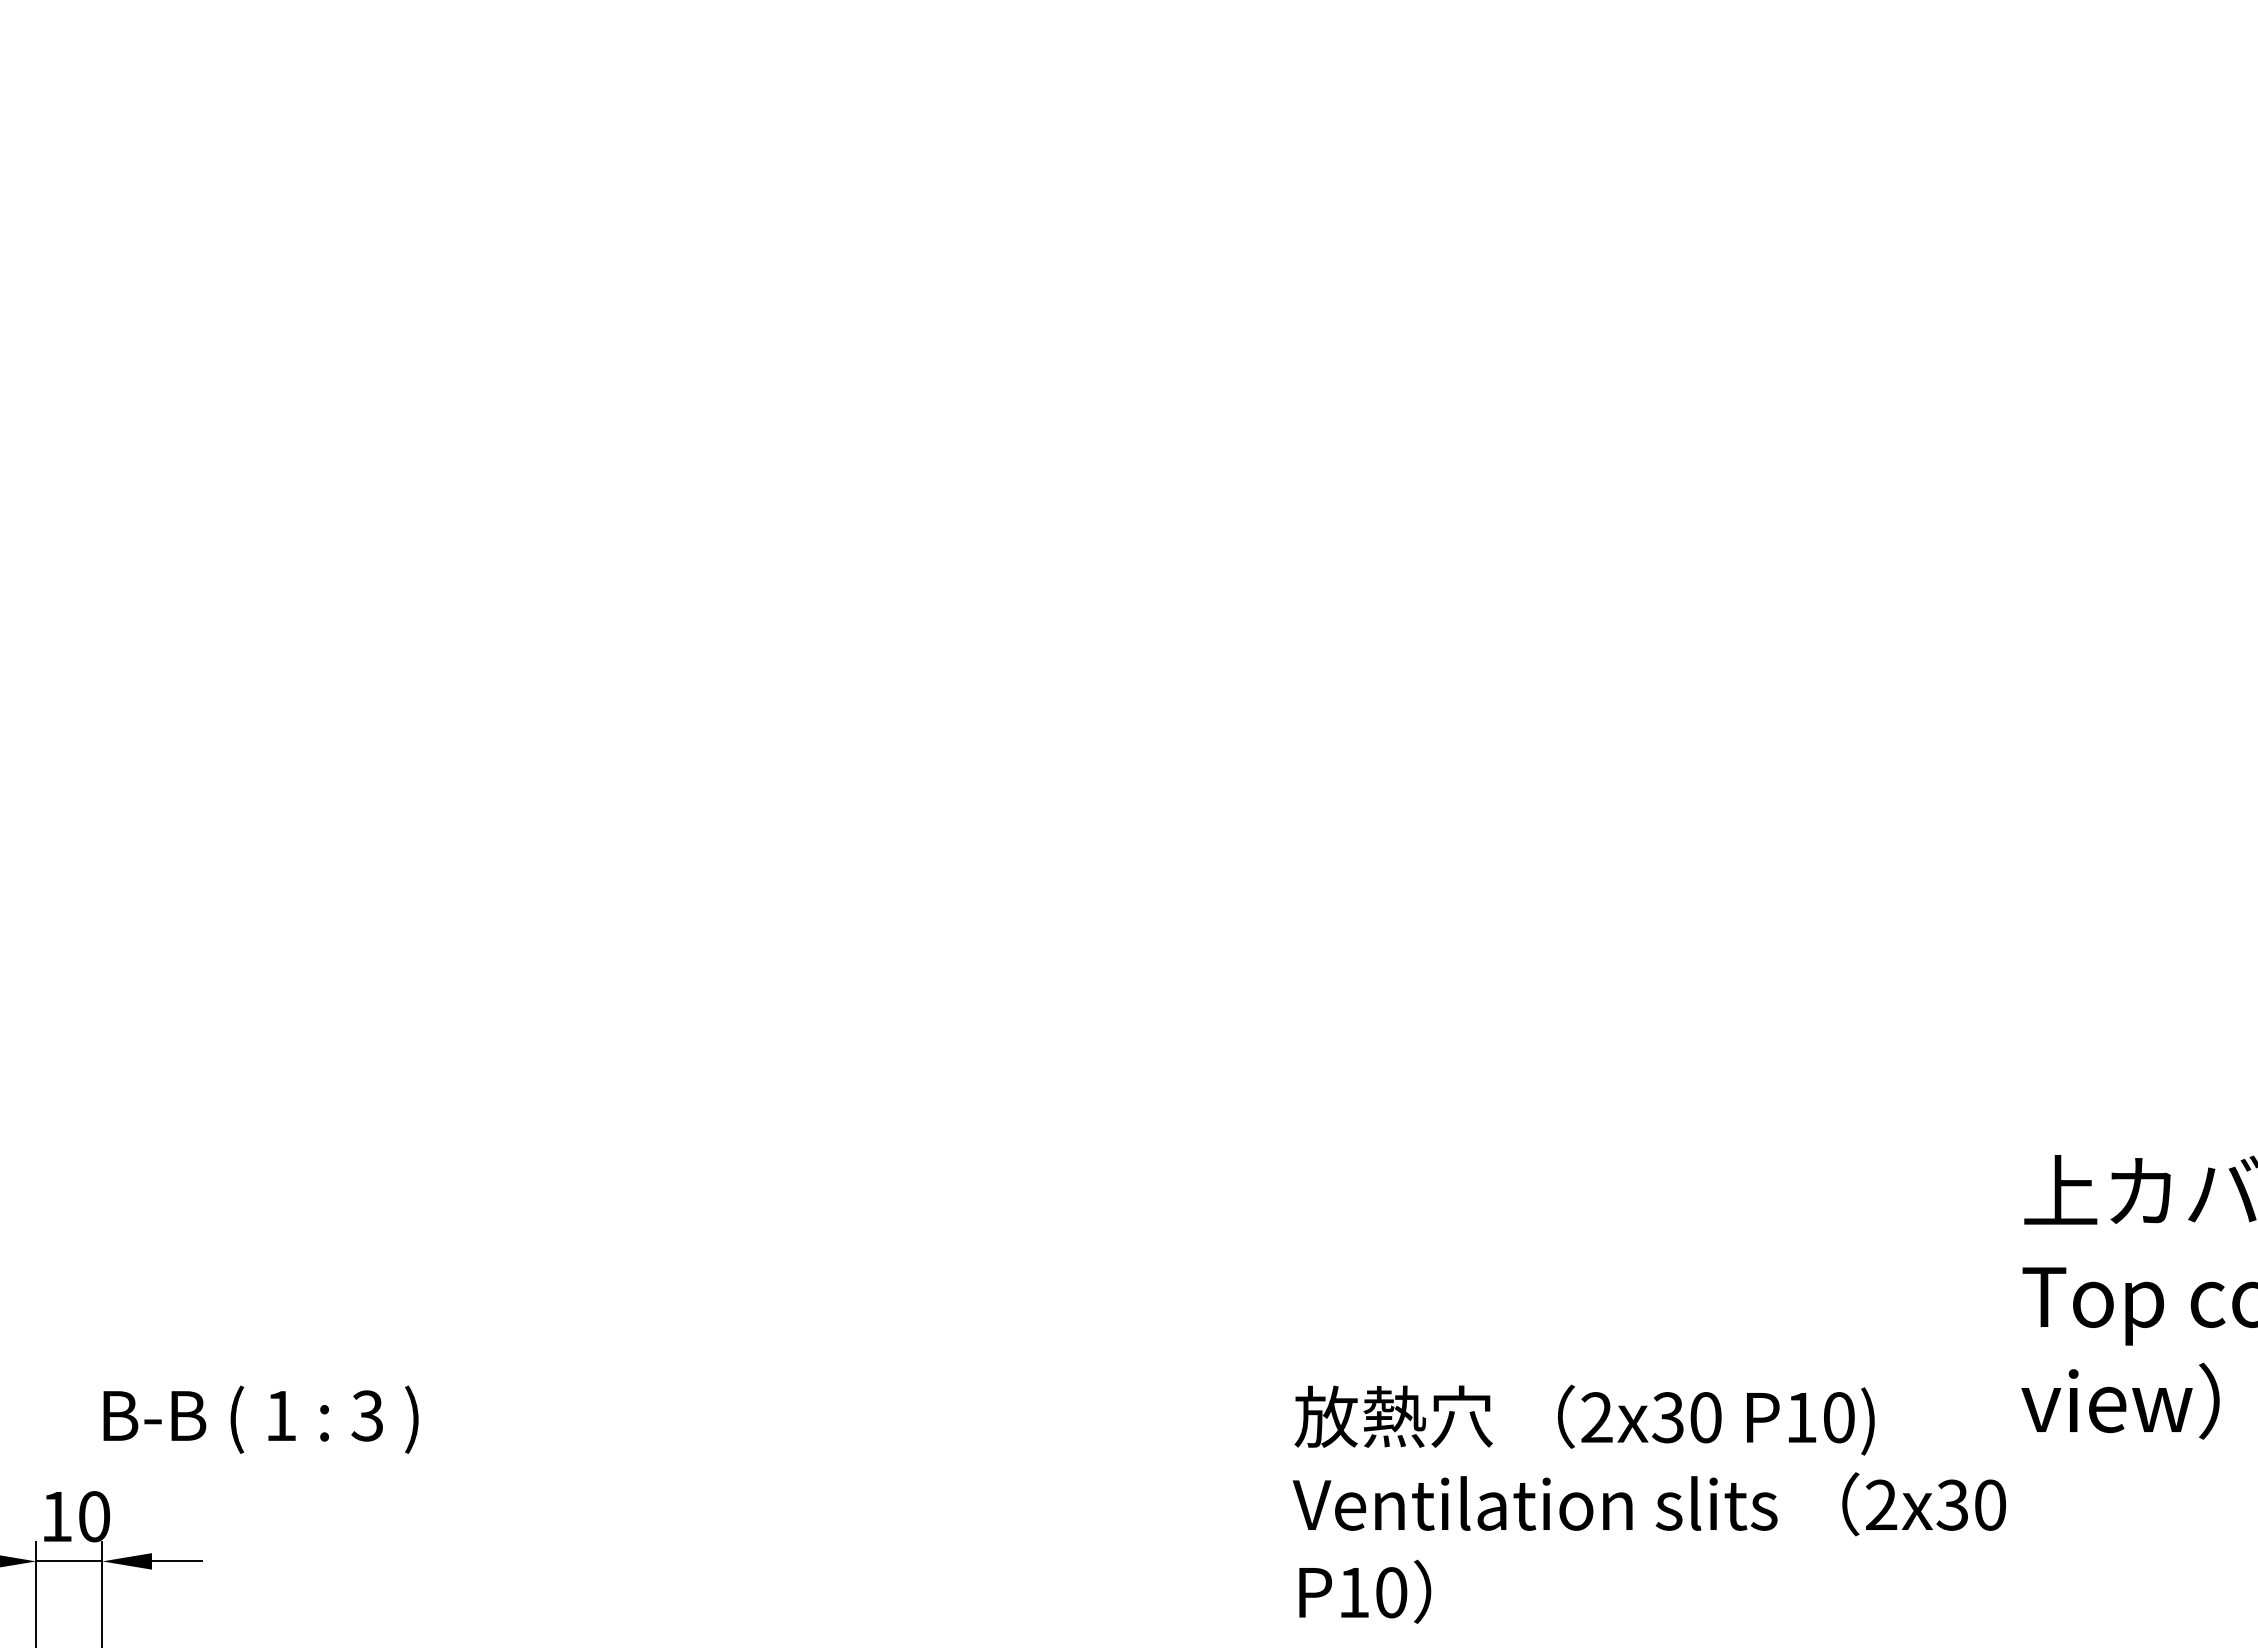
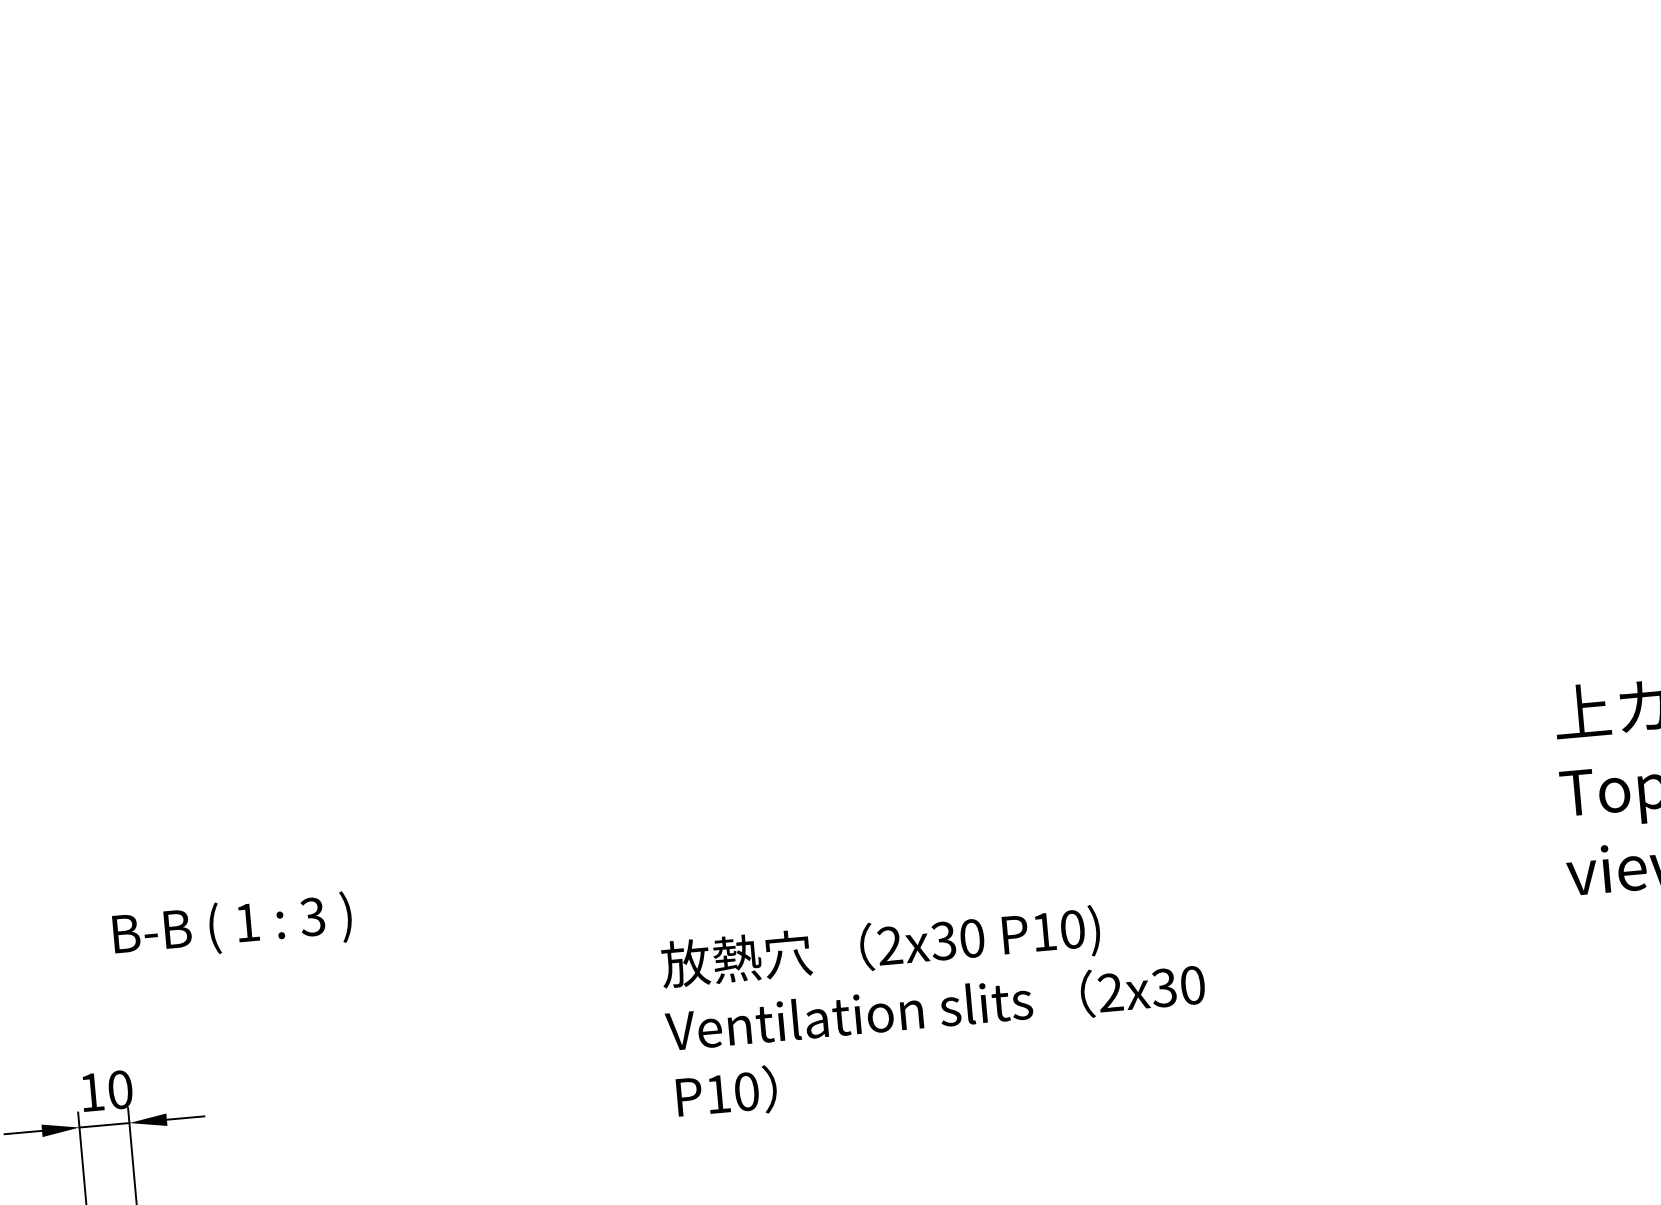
text: (260, 1419) -> (232, 926), moved
text: (1648, 1503) -> (934, 1007), moved

